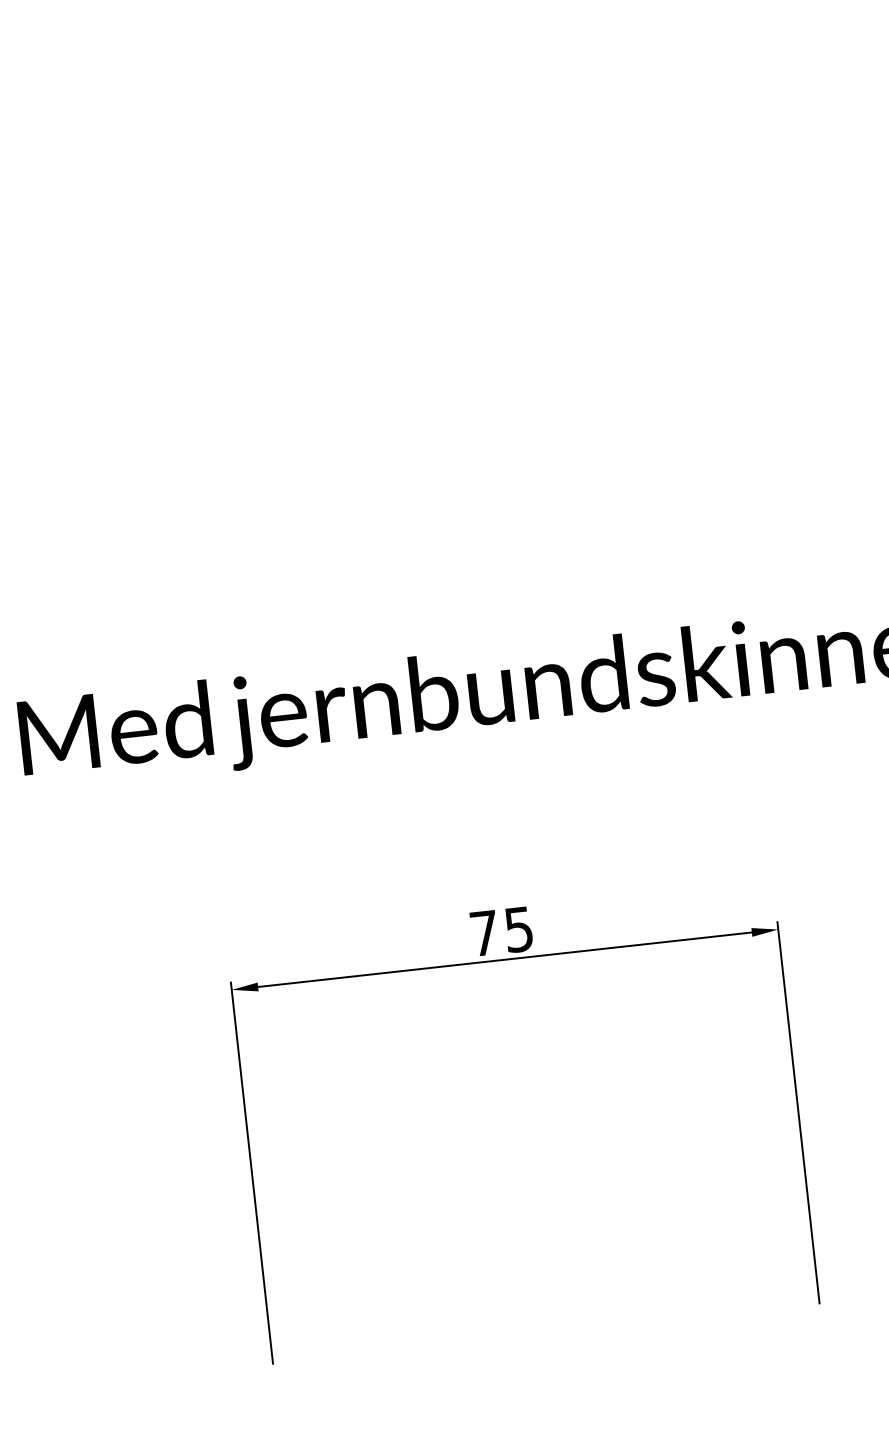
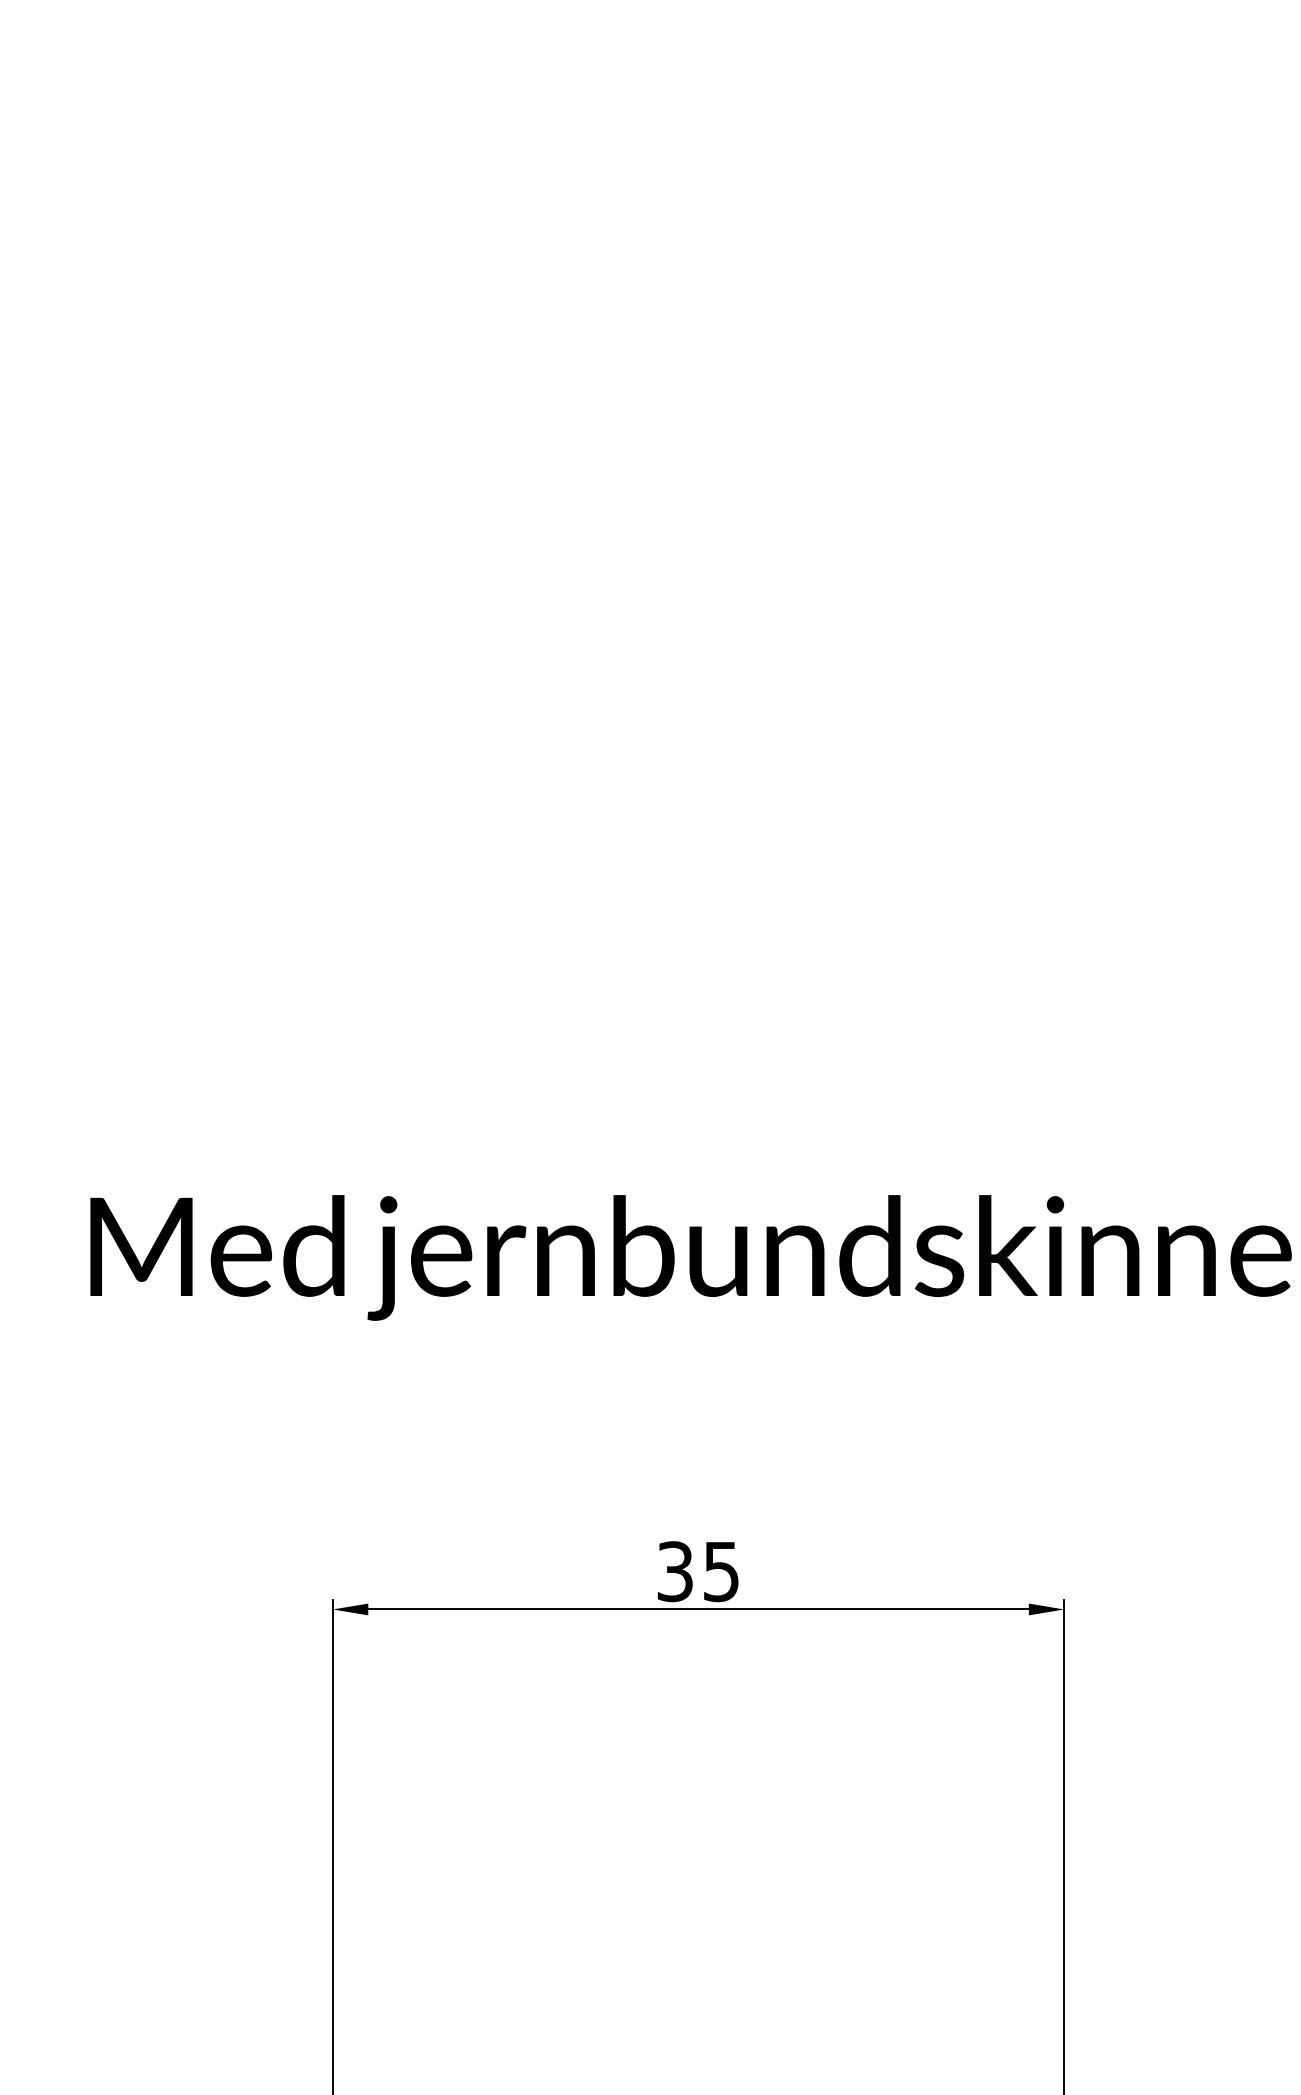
text: (483, 933) -> (674, 1571), 75 -> 35

